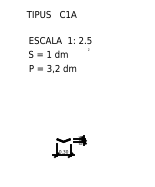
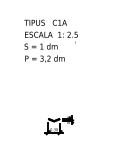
text: (51, 14) -> (45, 22), moved

